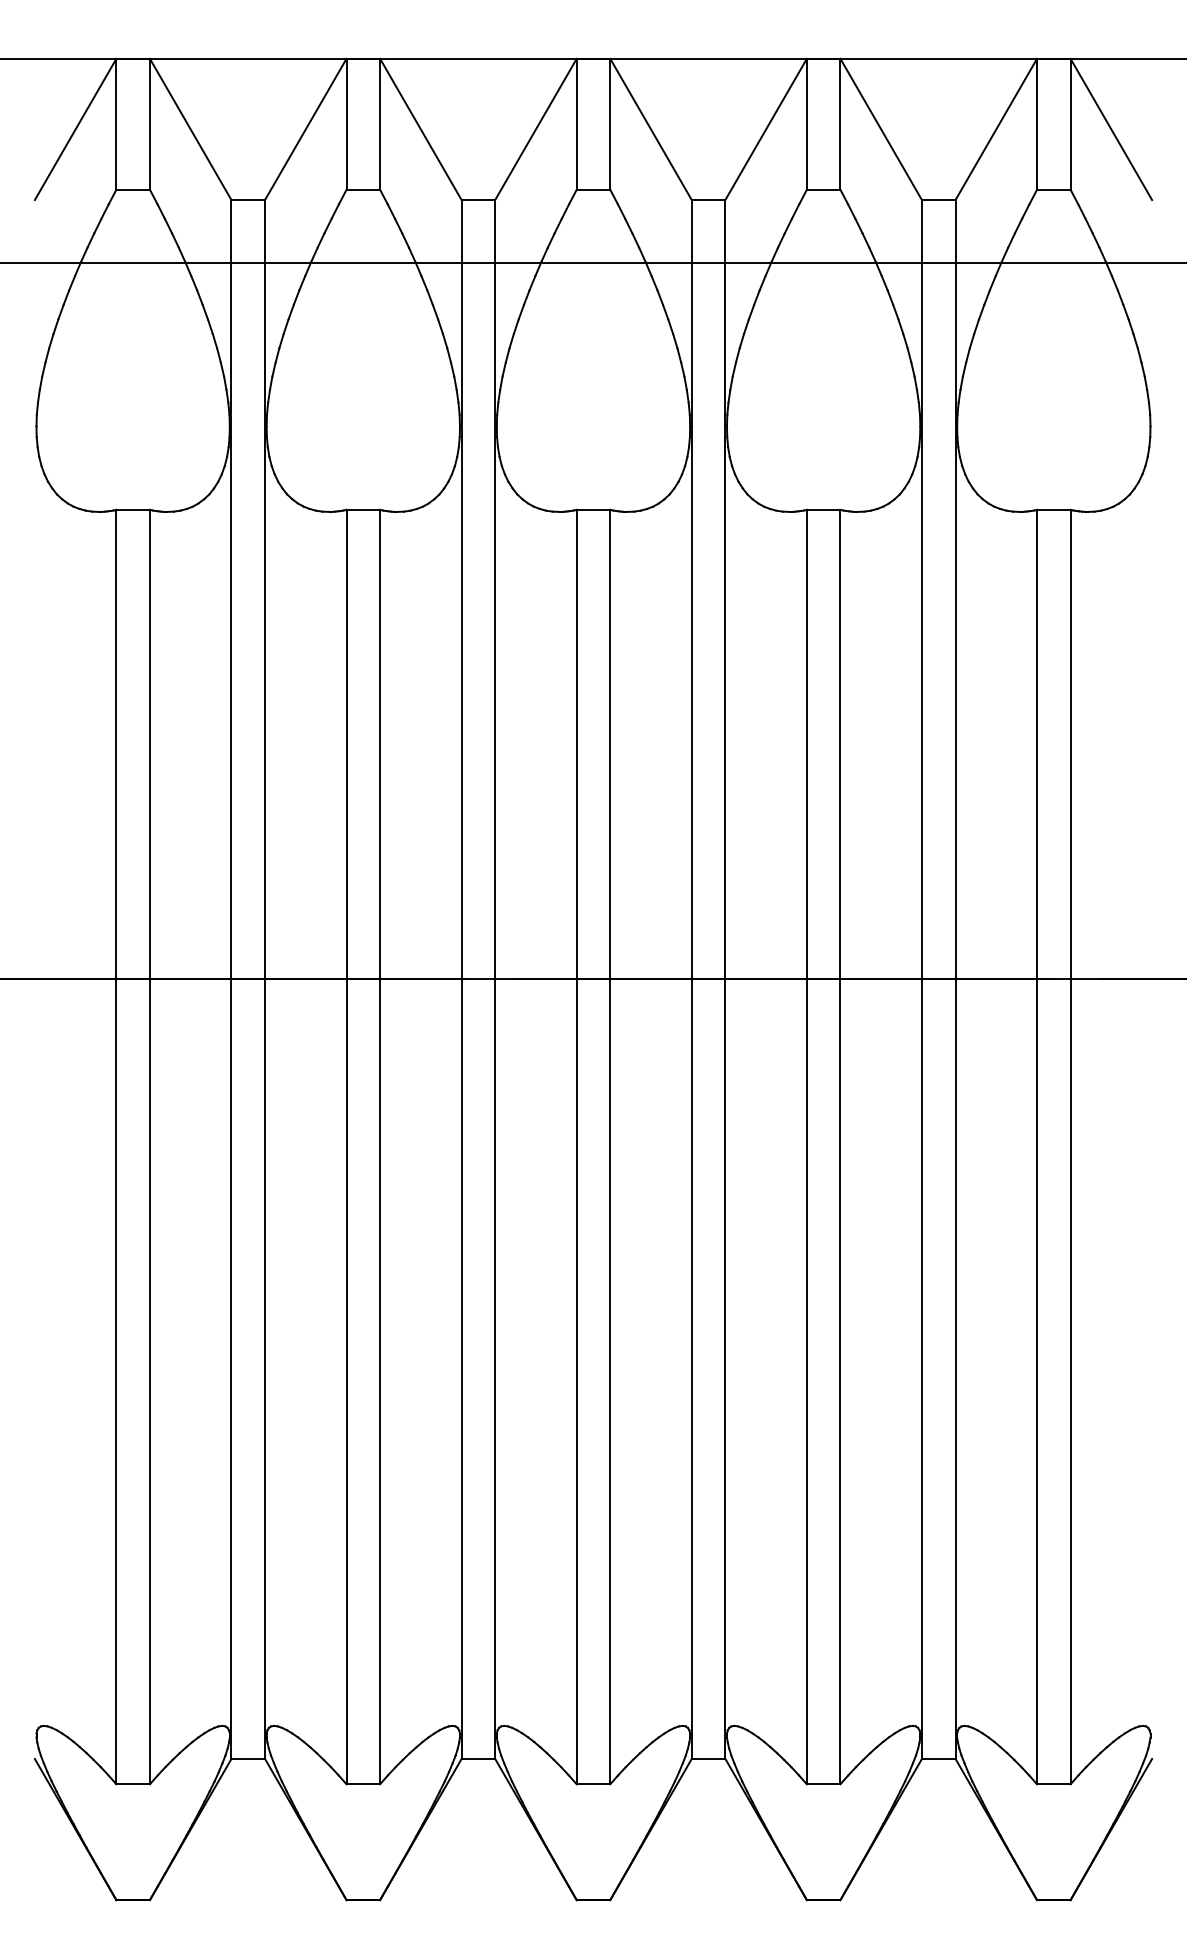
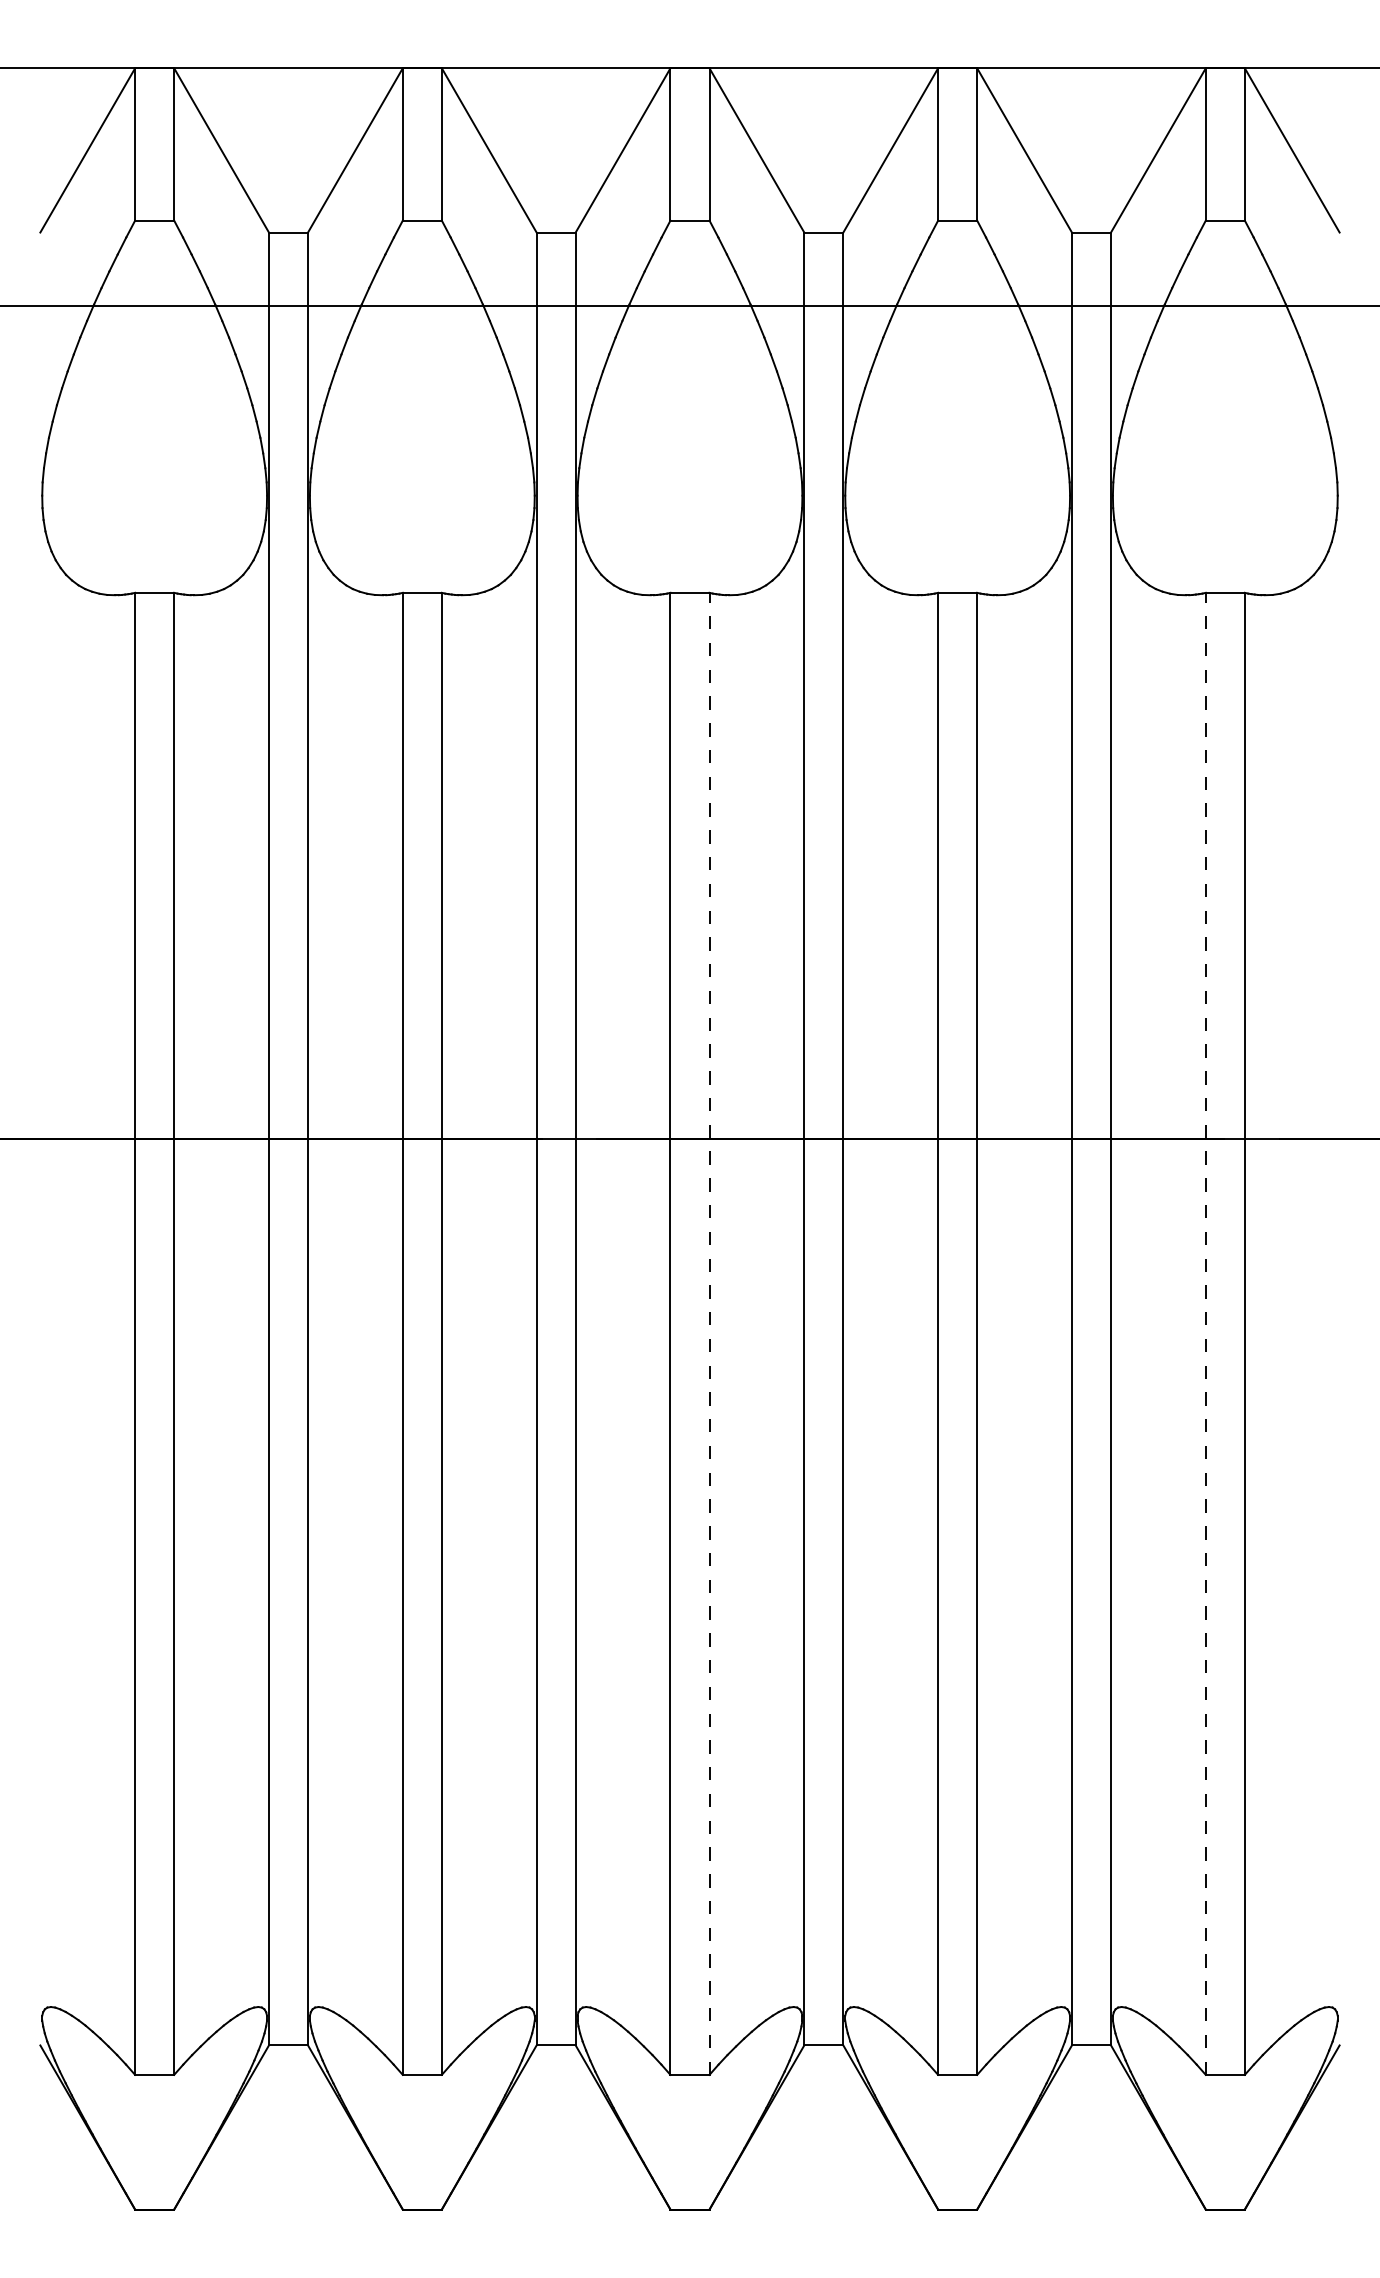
line: (610, 1146) -> (709, 1333), solid -> dashed
line: (1036, 1146) -> (1205, 1333), solid -> dashed

